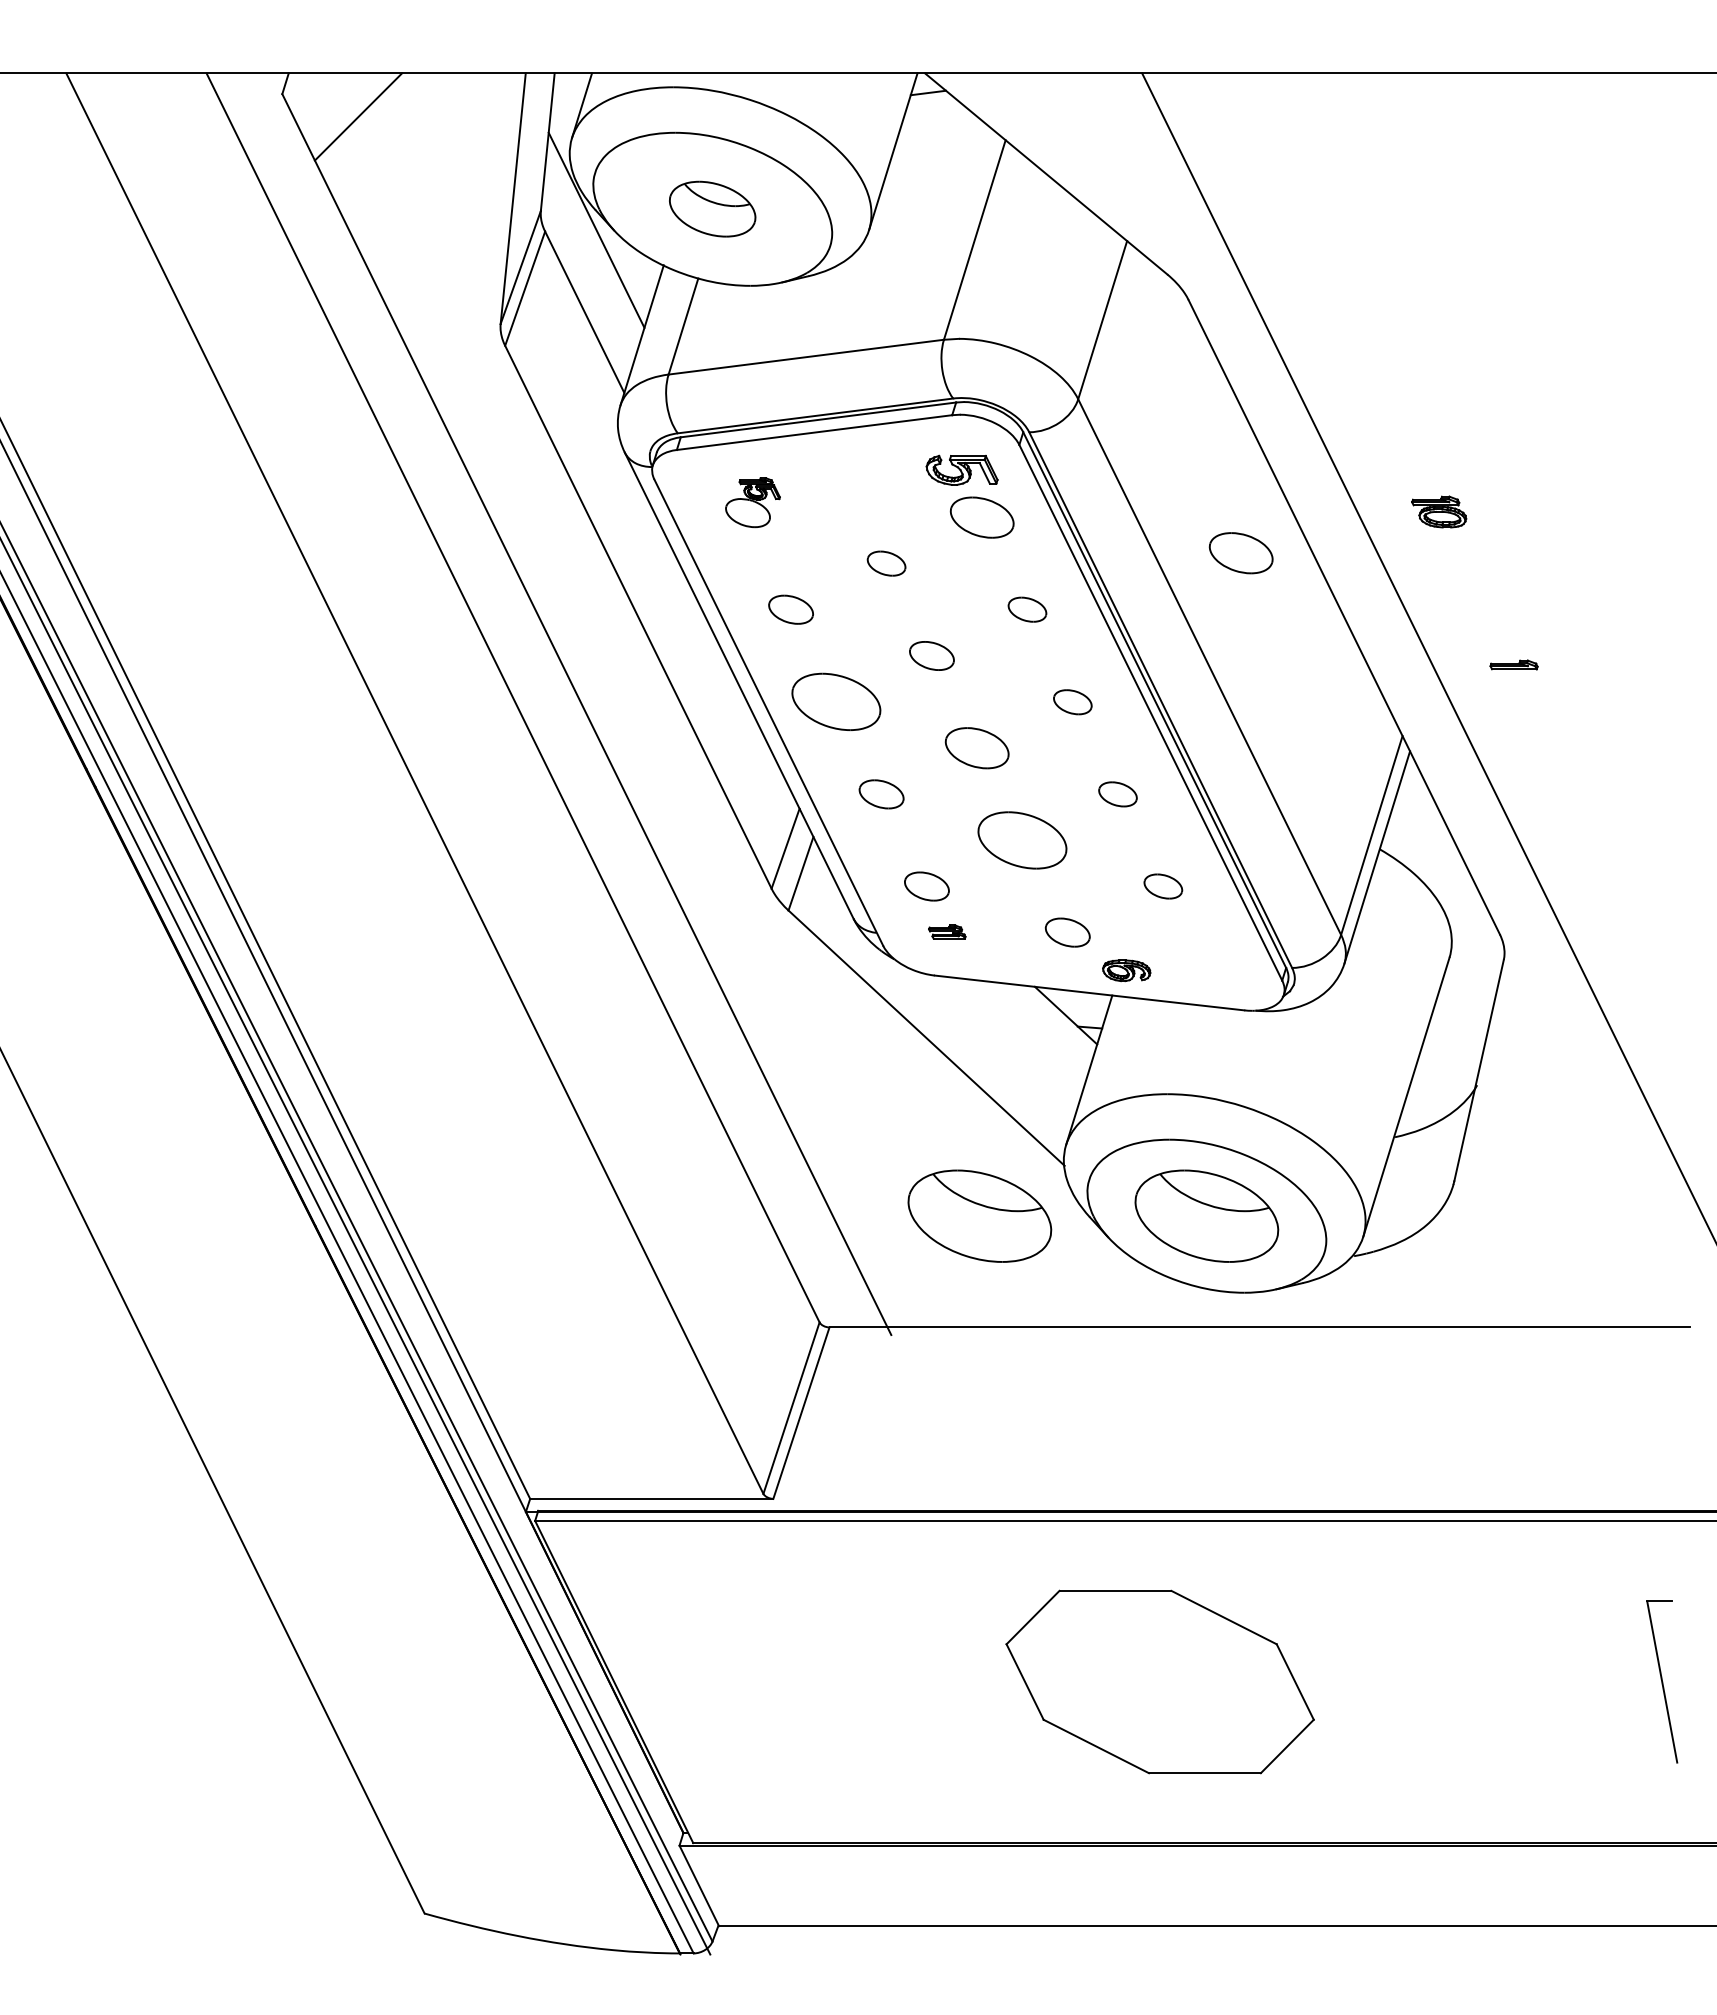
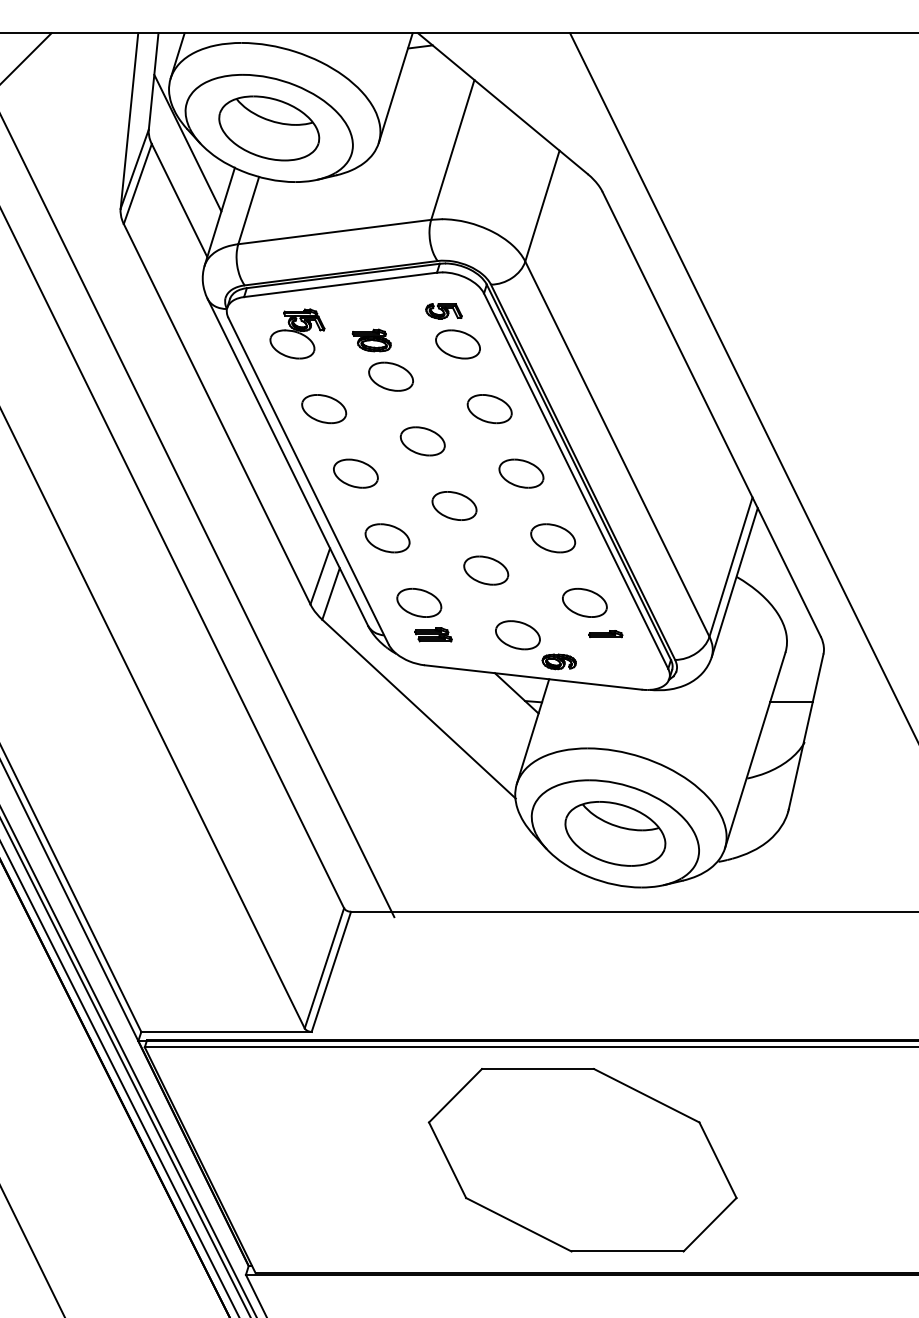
part: (712, 208) -> (269, 127), size x1.67
part: (962, 470) -> (444, 311), size x0.71
part: (752, 502) -> (297, 333), size x1.43
part: (1439, 511) -> (372, 340), moved
part: (1240, 553) -> (638, 369), removed
part: (886, 563) -> (390, 376), size x1.67
part: (790, 609) -> (323, 408), size x1.43
part: (1027, 609) -> (489, 408), size x1.67
part: (931, 655) -> (422, 441), size x1.43
part: (1513, 664) -> (605, 633), moved
part: (836, 702) -> (355, 473), size x0.71
part: (1072, 702) -> (521, 473), size x1.67
part: (881, 794) -> (387, 538), size x1.43
part: (1117, 794) -> (552, 538), size x1.67
part: (1022, 840) -> (486, 570), size x0.71
part: (926, 886) -> (418, 602), size x1.43
part: (1163, 886) -> (585, 602), size x1.67
part: (947, 931) -> (433, 634), size x1.43
part: (1067, 932) -> (517, 635), size x1.43
line: (1457, 1028) -> (791, 702), added
part: (979, 1215) -> (456, 833), removed
part: (1159, 1681) -> (582, 1159), size x1.43

